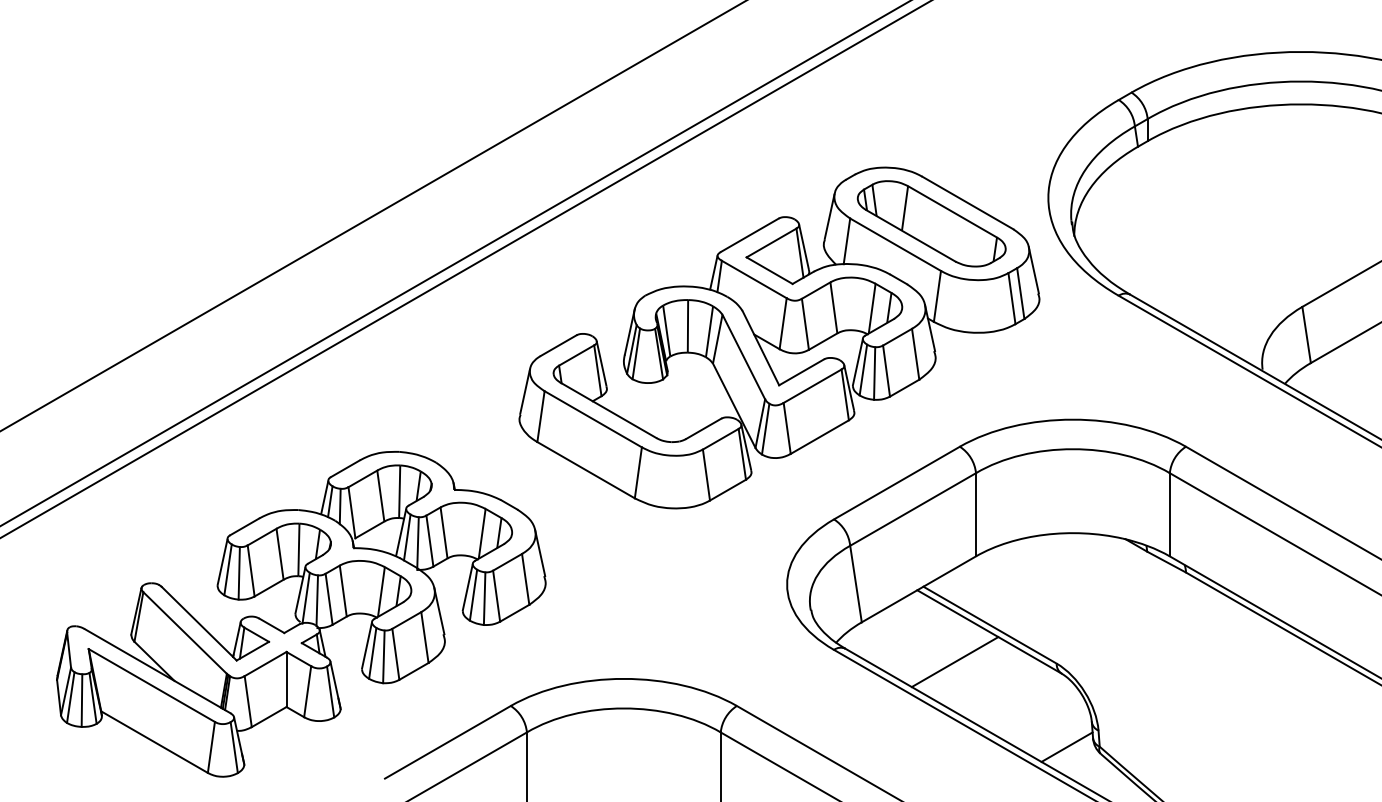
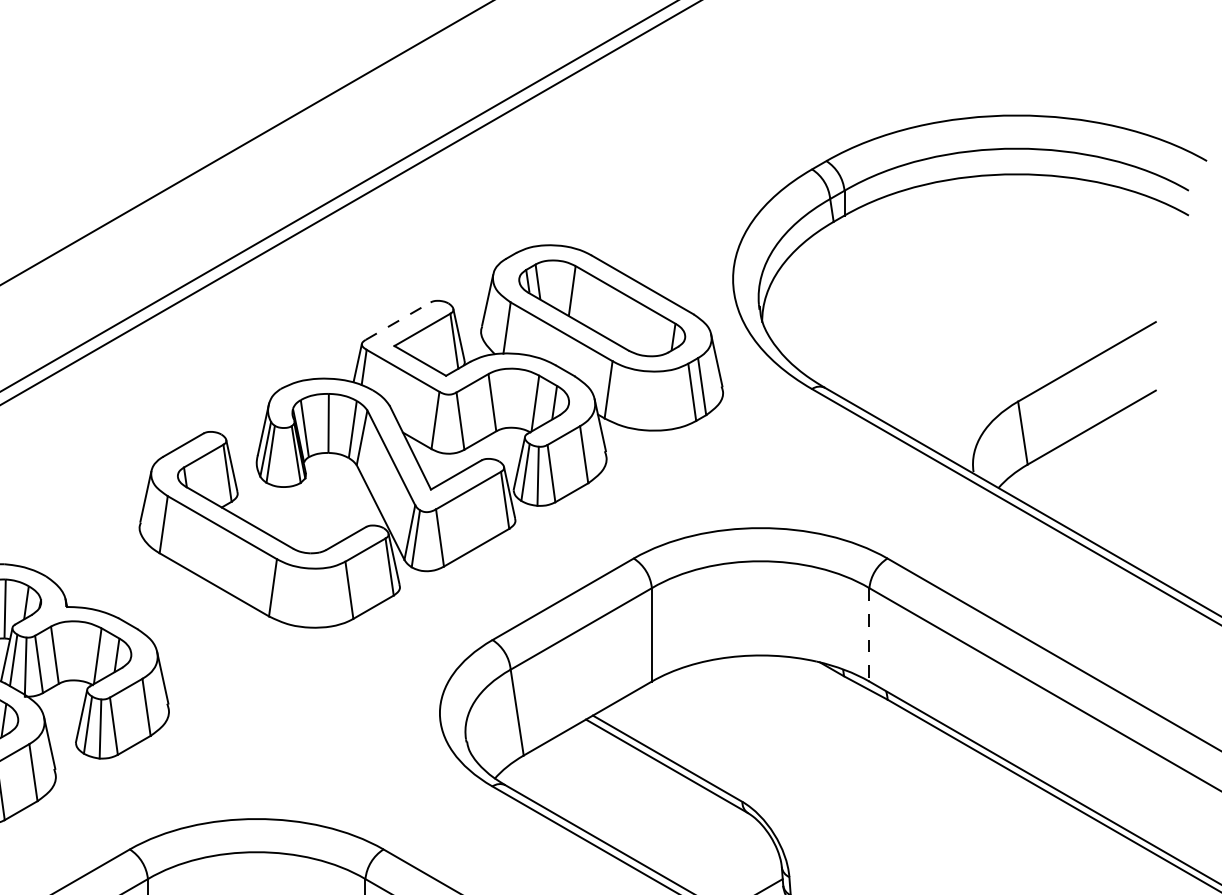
line: (750, 235) -> (398, 321), solid -> dashed
line: (1169, 514) -> (869, 634), solid -> dashed
line: (954, 662) -> (627, 800), removed

